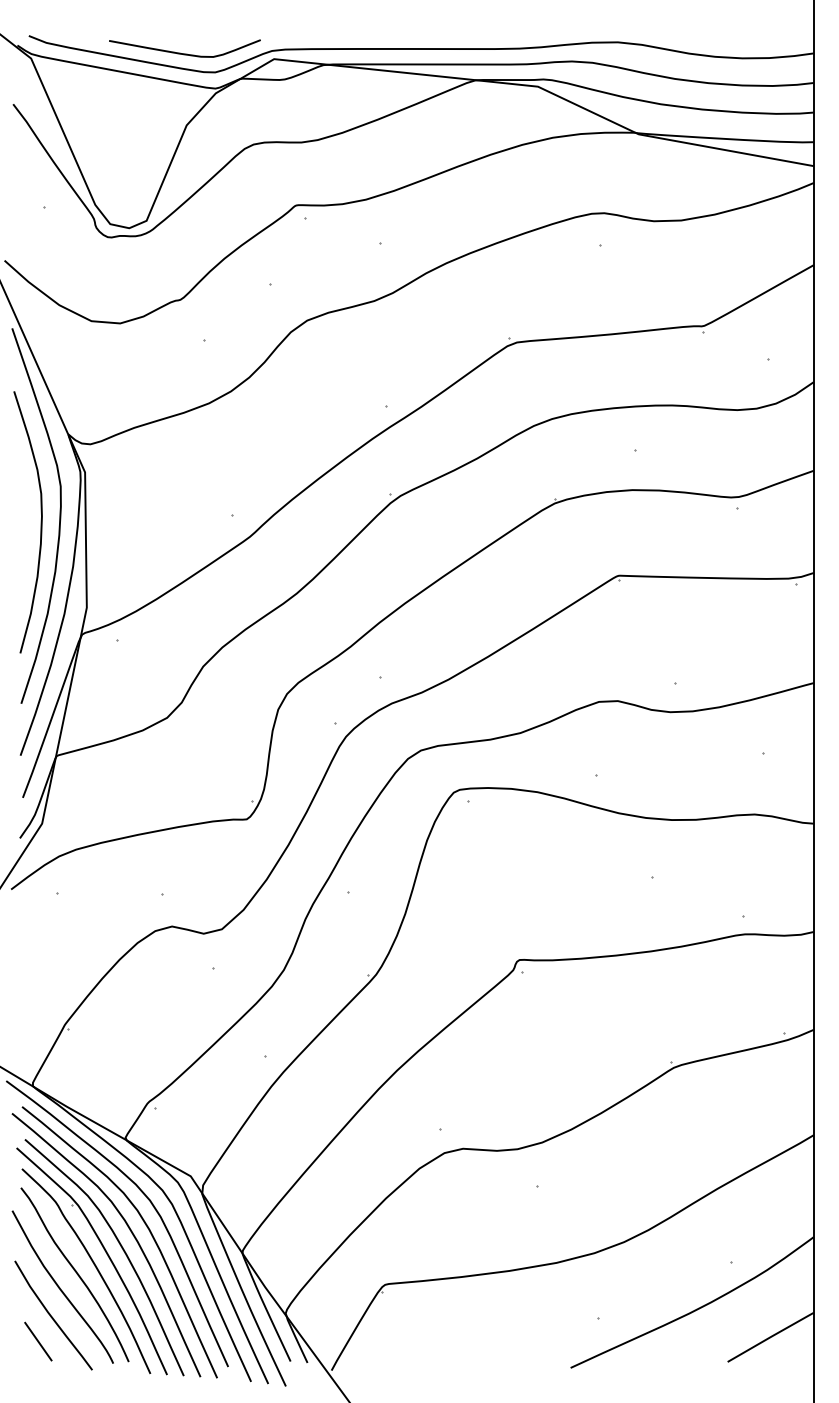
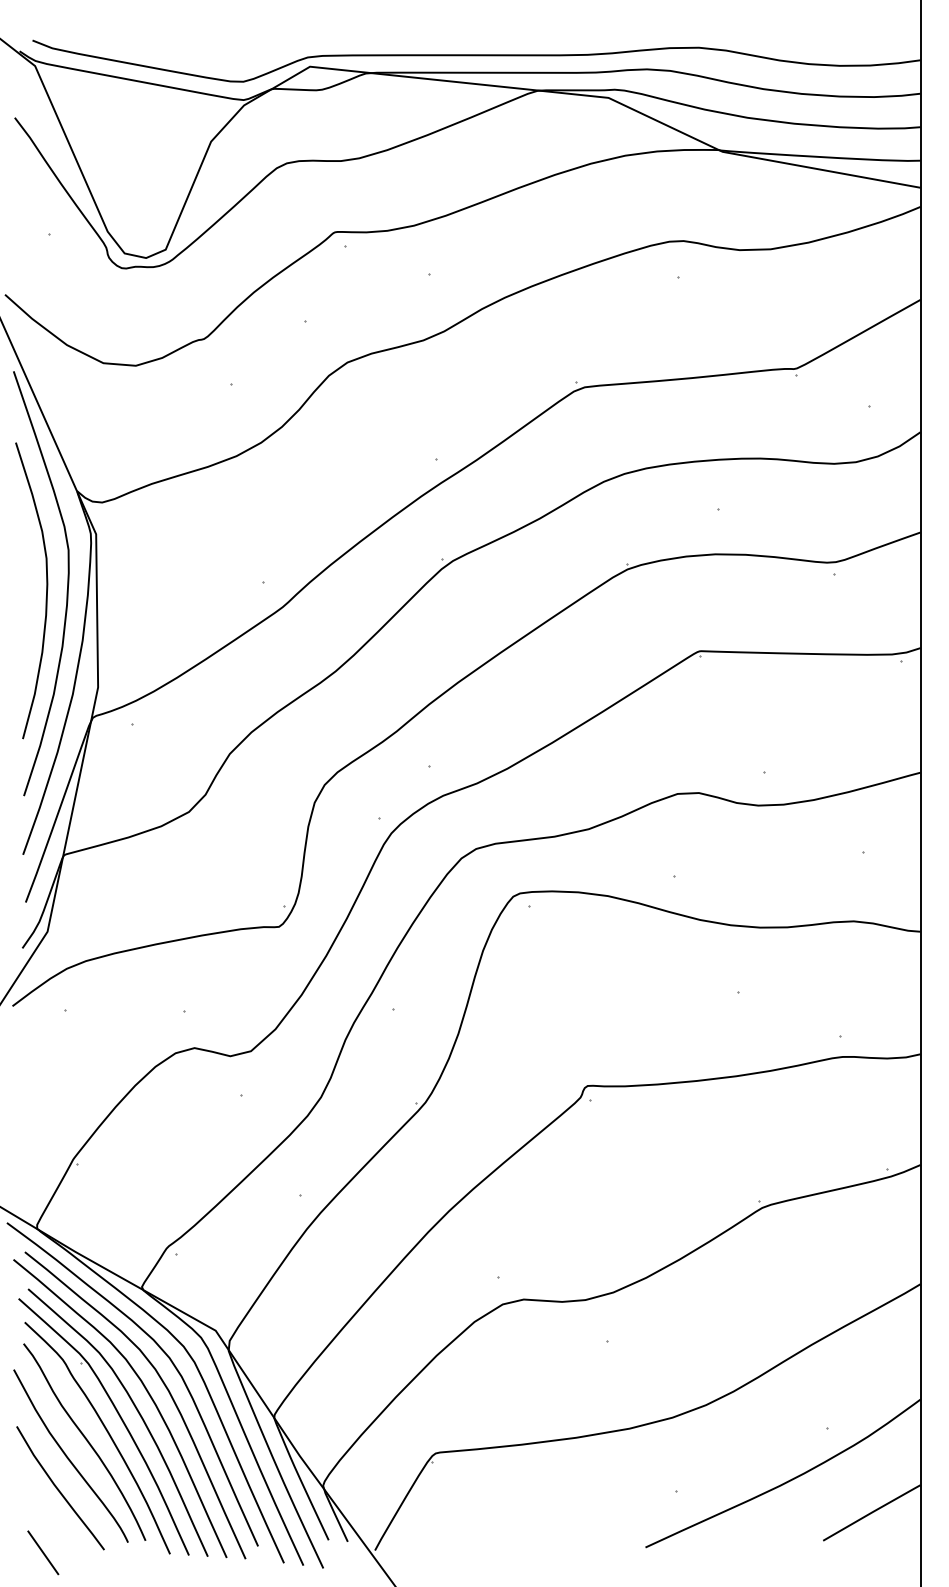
curve: (184, 53) -> (208, 60), removed
line: (38, 1341) -> (43, 1552), moved

